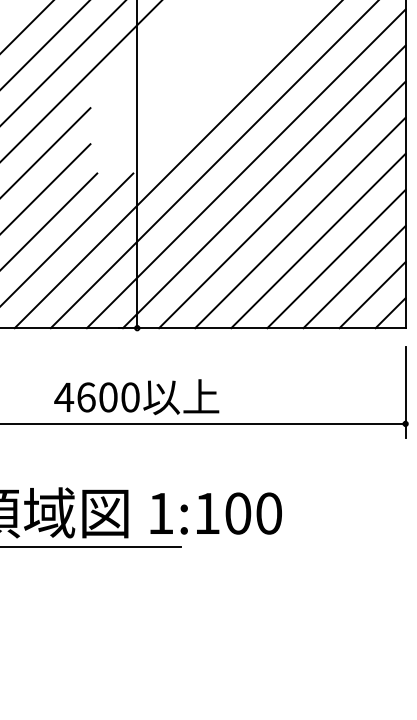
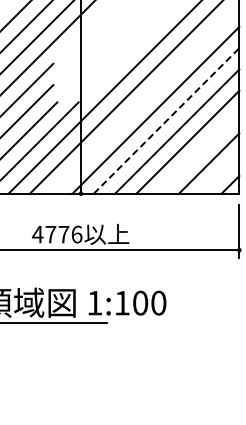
line: (246, 168) -> (145, 99), removed
line: (282, 204) -> (166, 120), solid -> dashed
line: (336, 258) -> (198, 152), removed
line: (371, 293) -> (219, 173), removed
text: (107, 397) -> (63, 234), 4600 -> 4776

